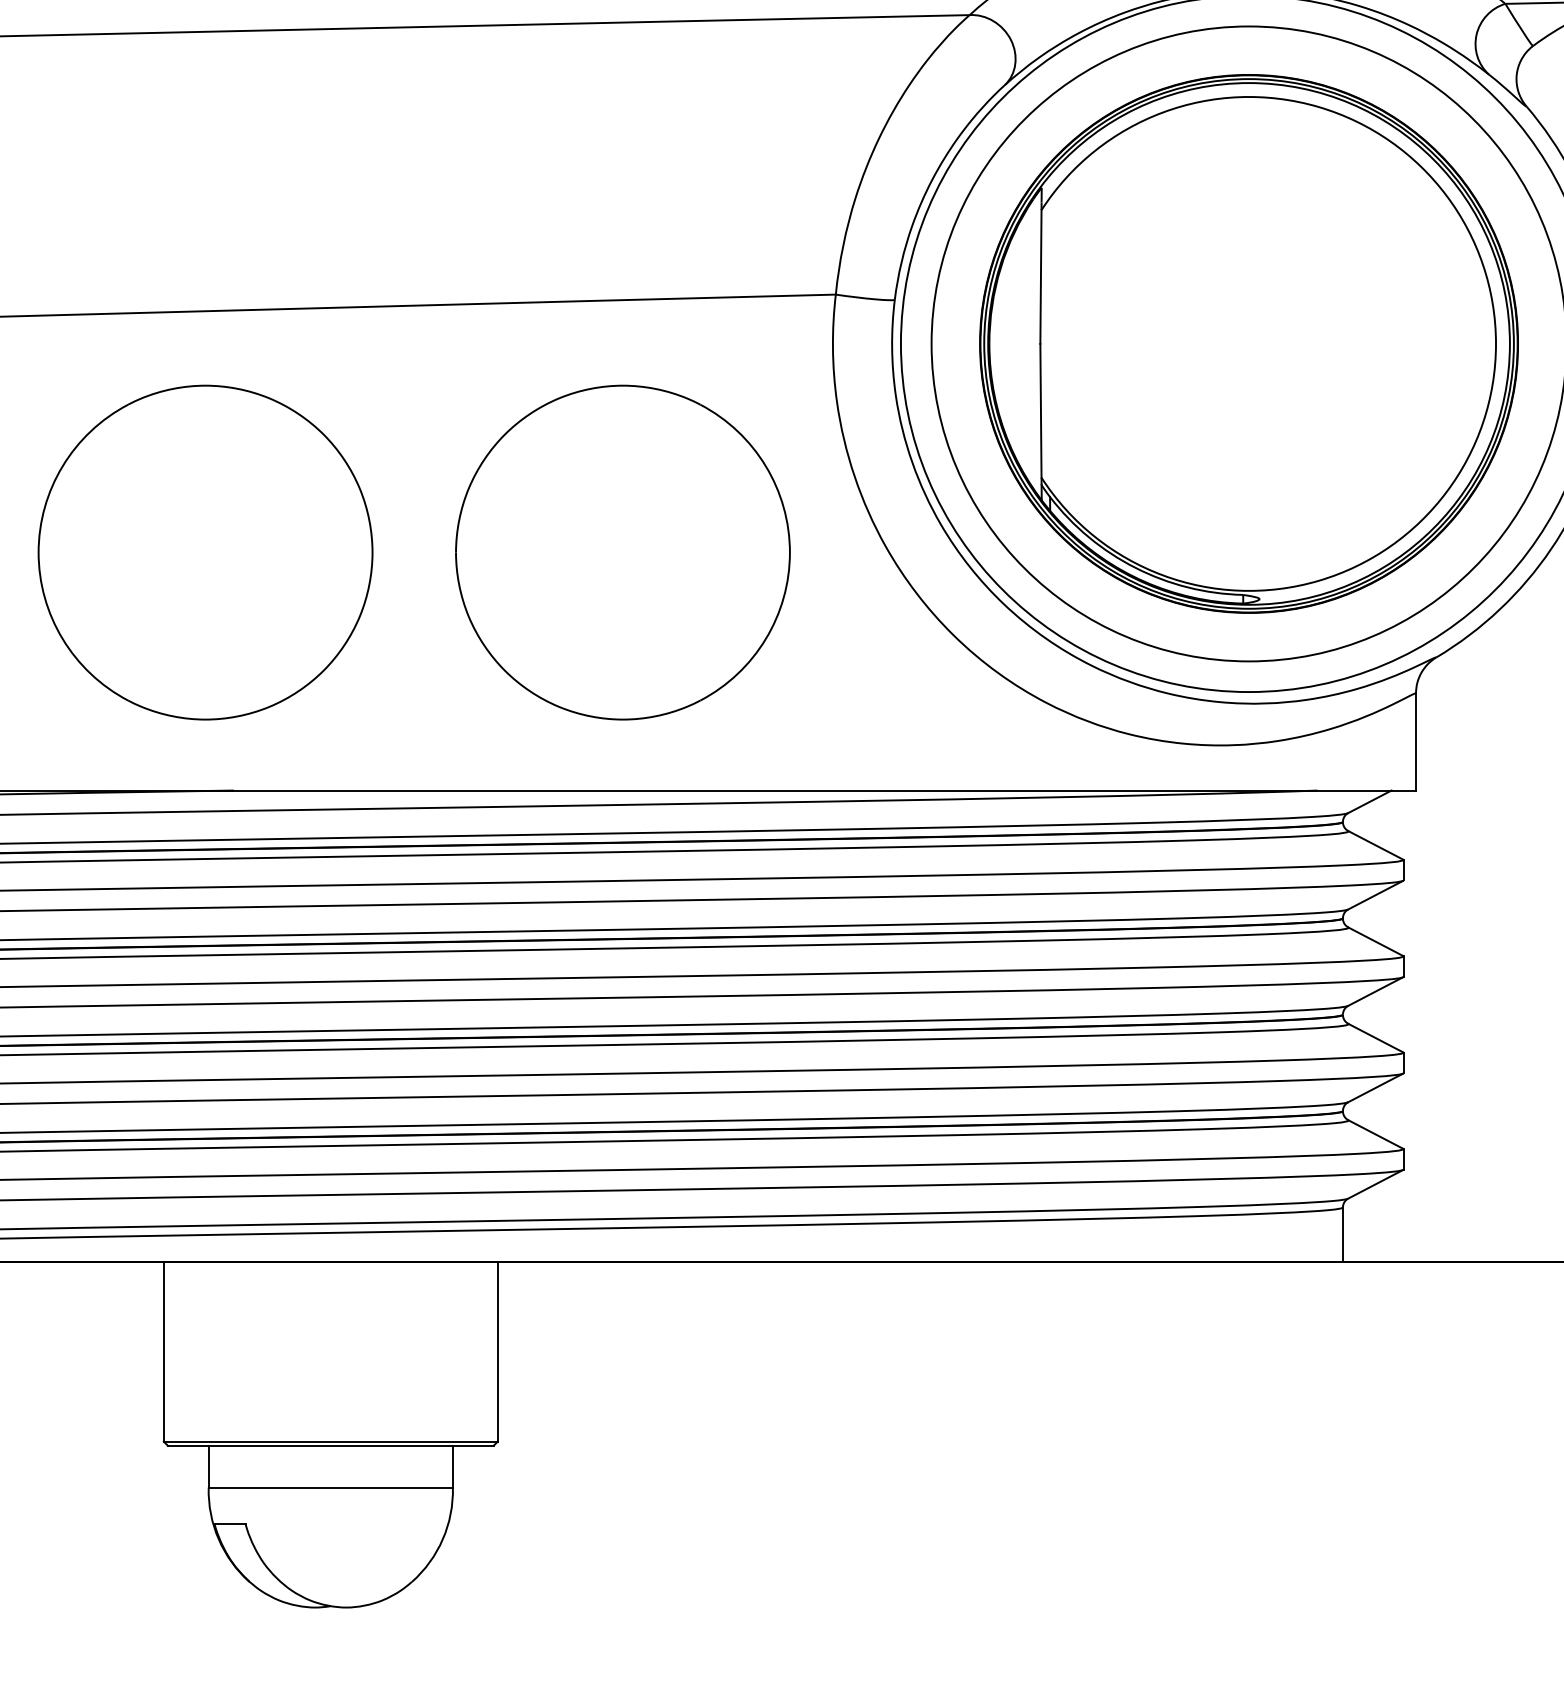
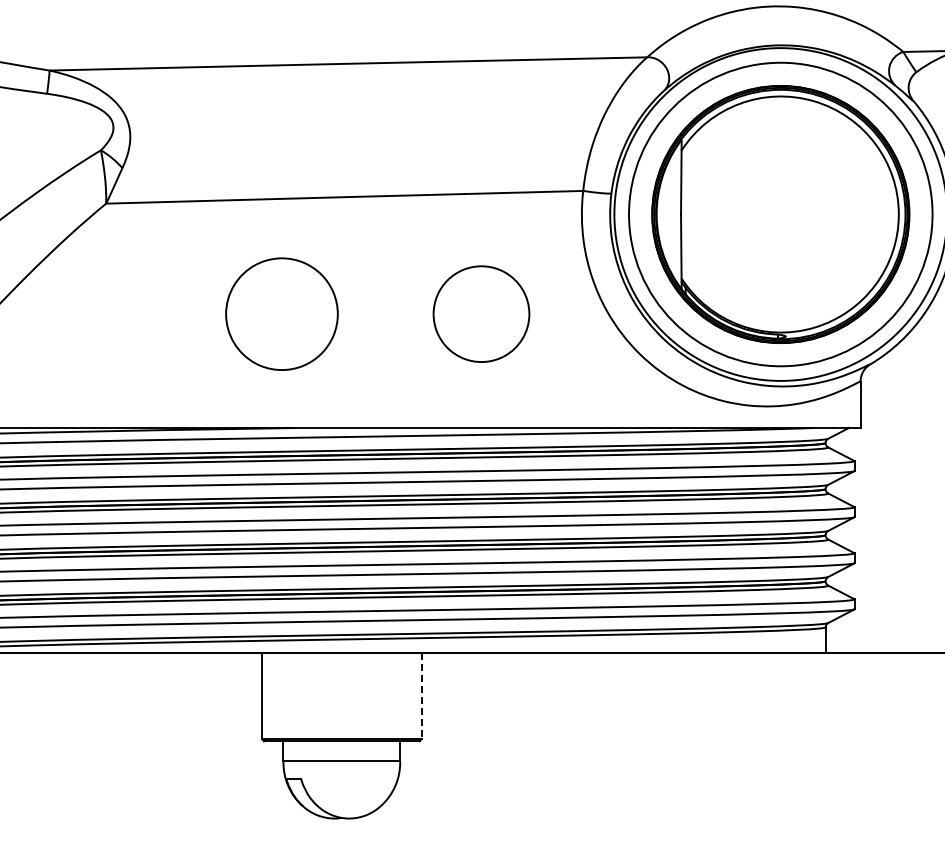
part: (204, 550) -> (281, 313), size x0.7
part: (622, 550) -> (481, 313), size x0.6
line: (497, 1352) -> (421, 696), solid -> dashed

